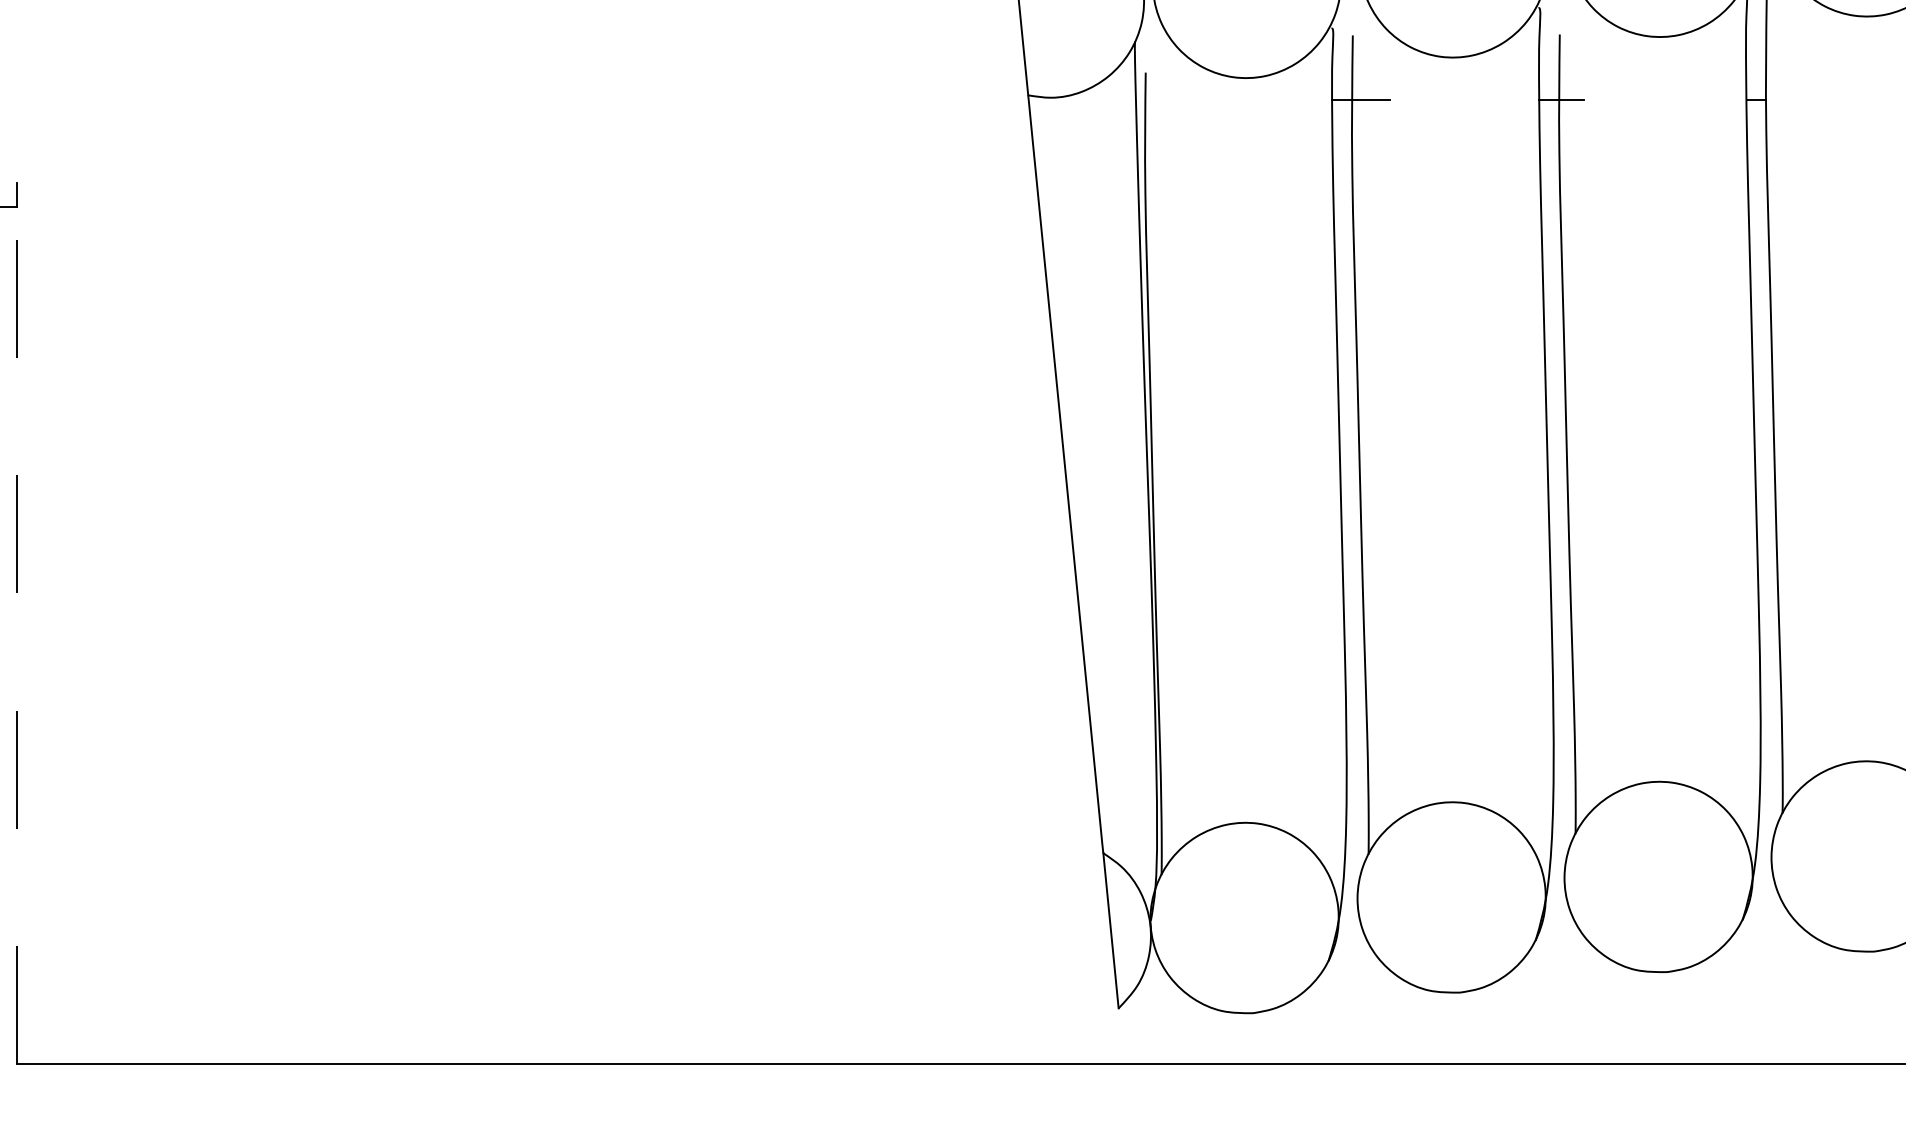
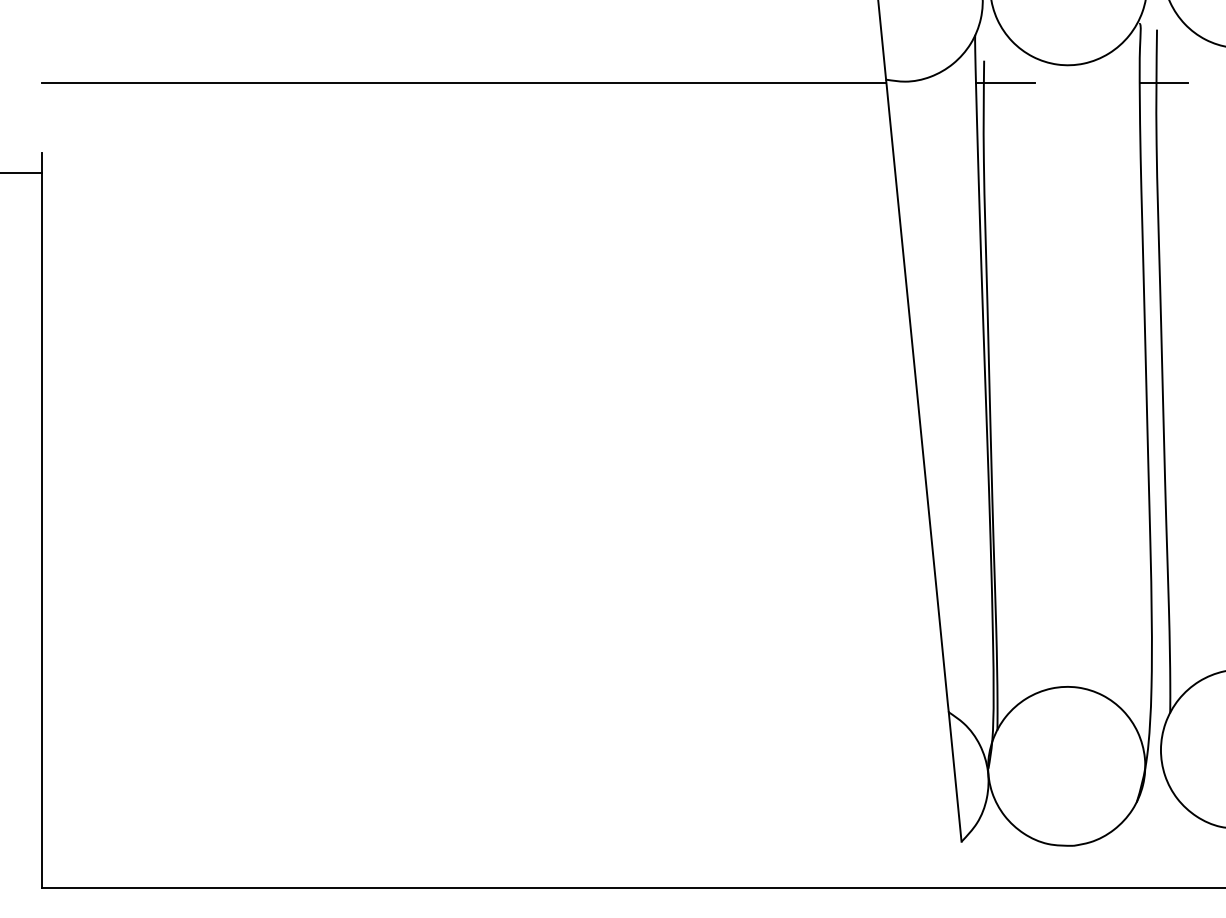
line: (522, 99) -> (463, 83), added
line: (1170, 99) -> (1004, 83), added
line: (17, 635) -> (42, 530), dashed -> solid

